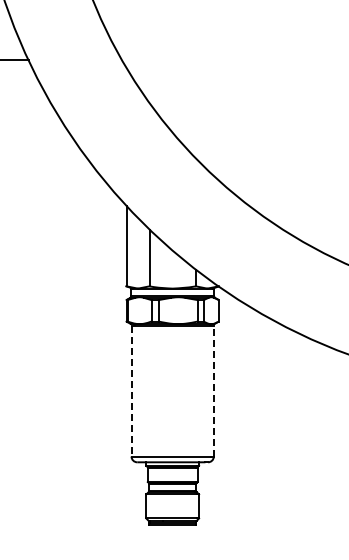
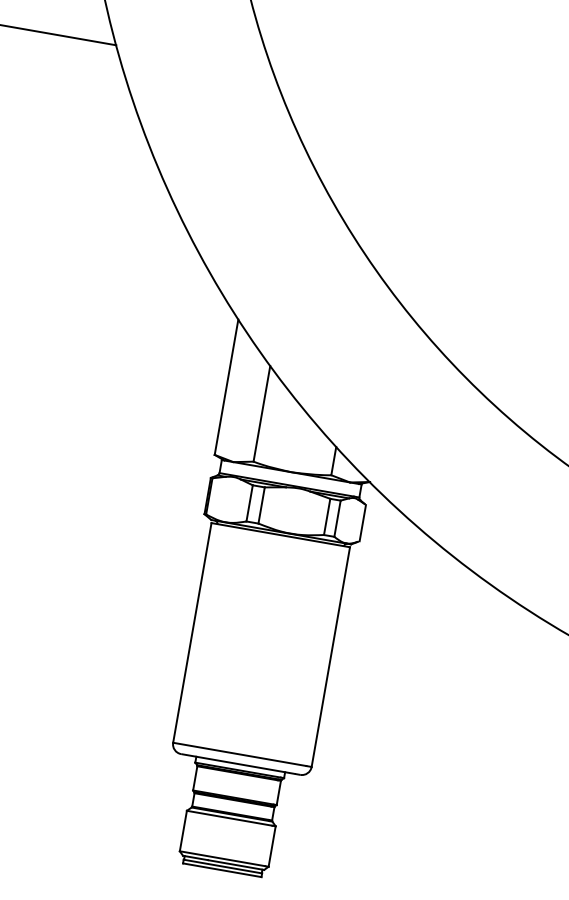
line: (213, 390) -> (330, 655), dashed -> solid
line: (131, 391) -> (192, 633), dashed -> solid

